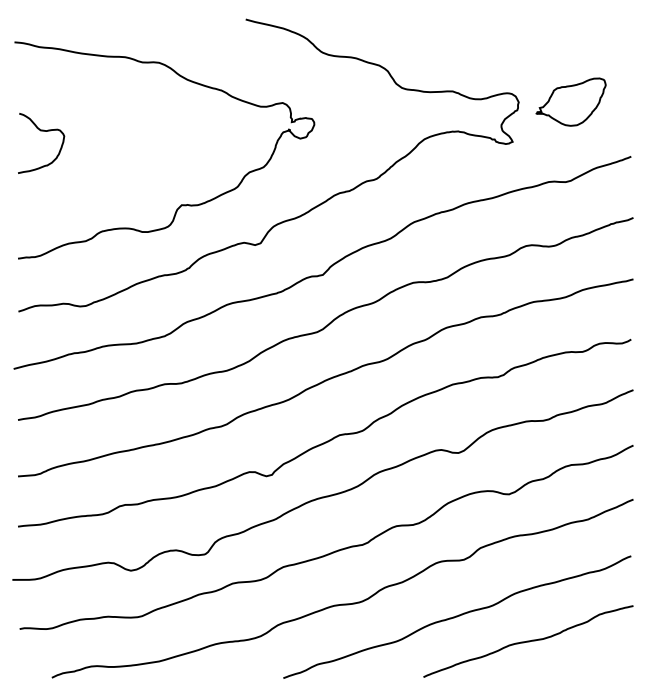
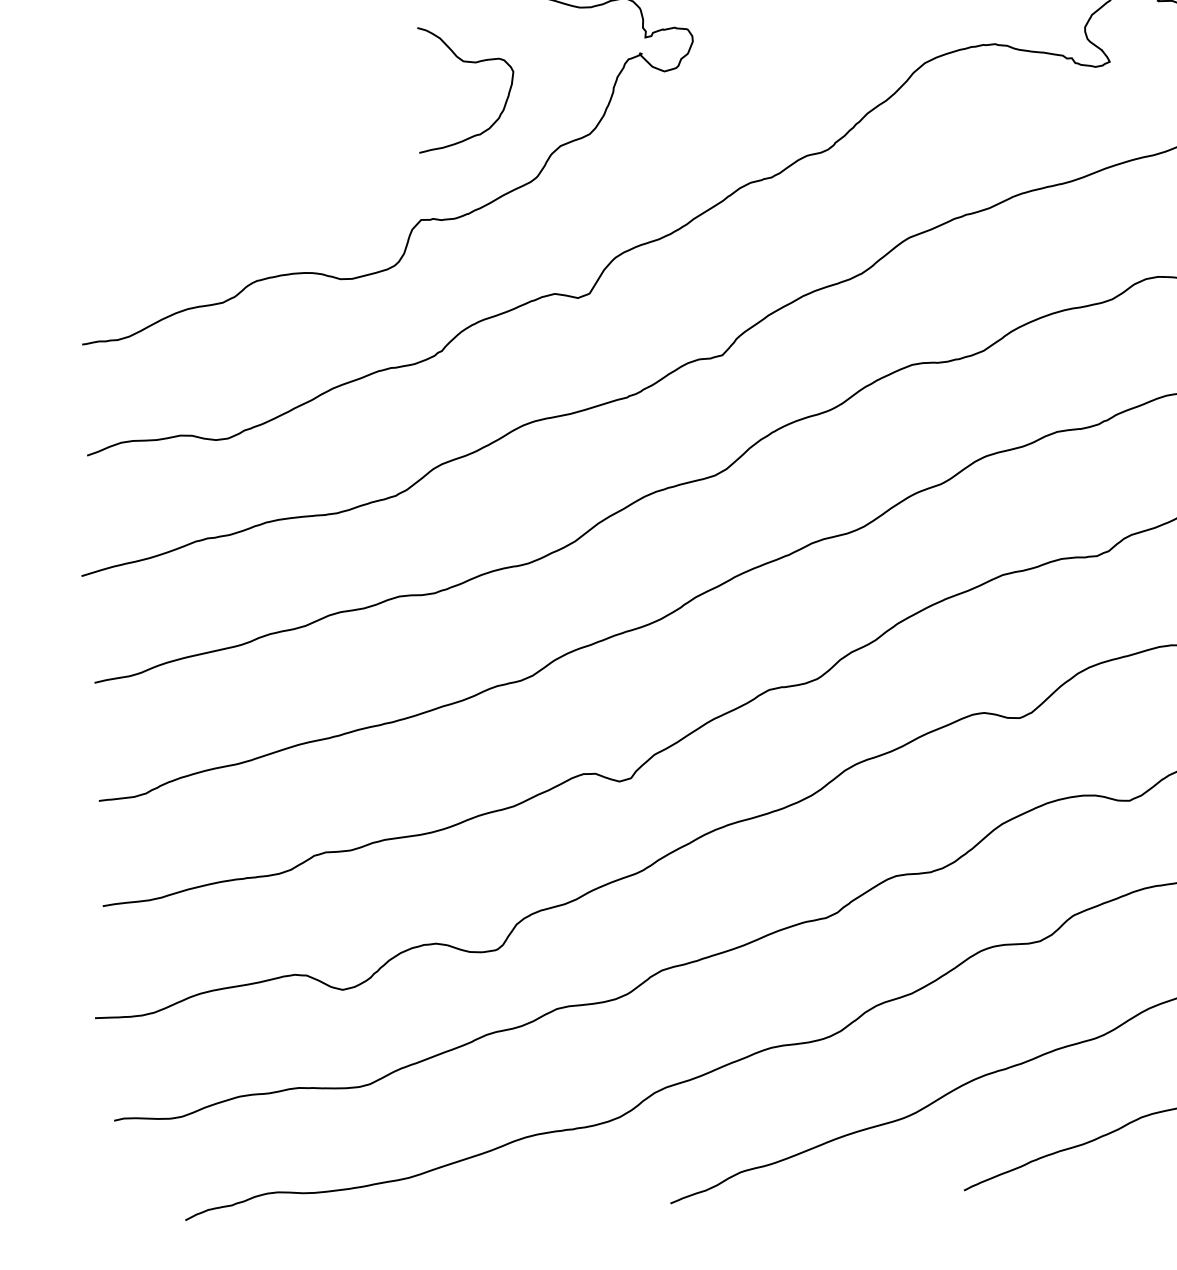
curve: (41, 131) -> (465, 63), moved

